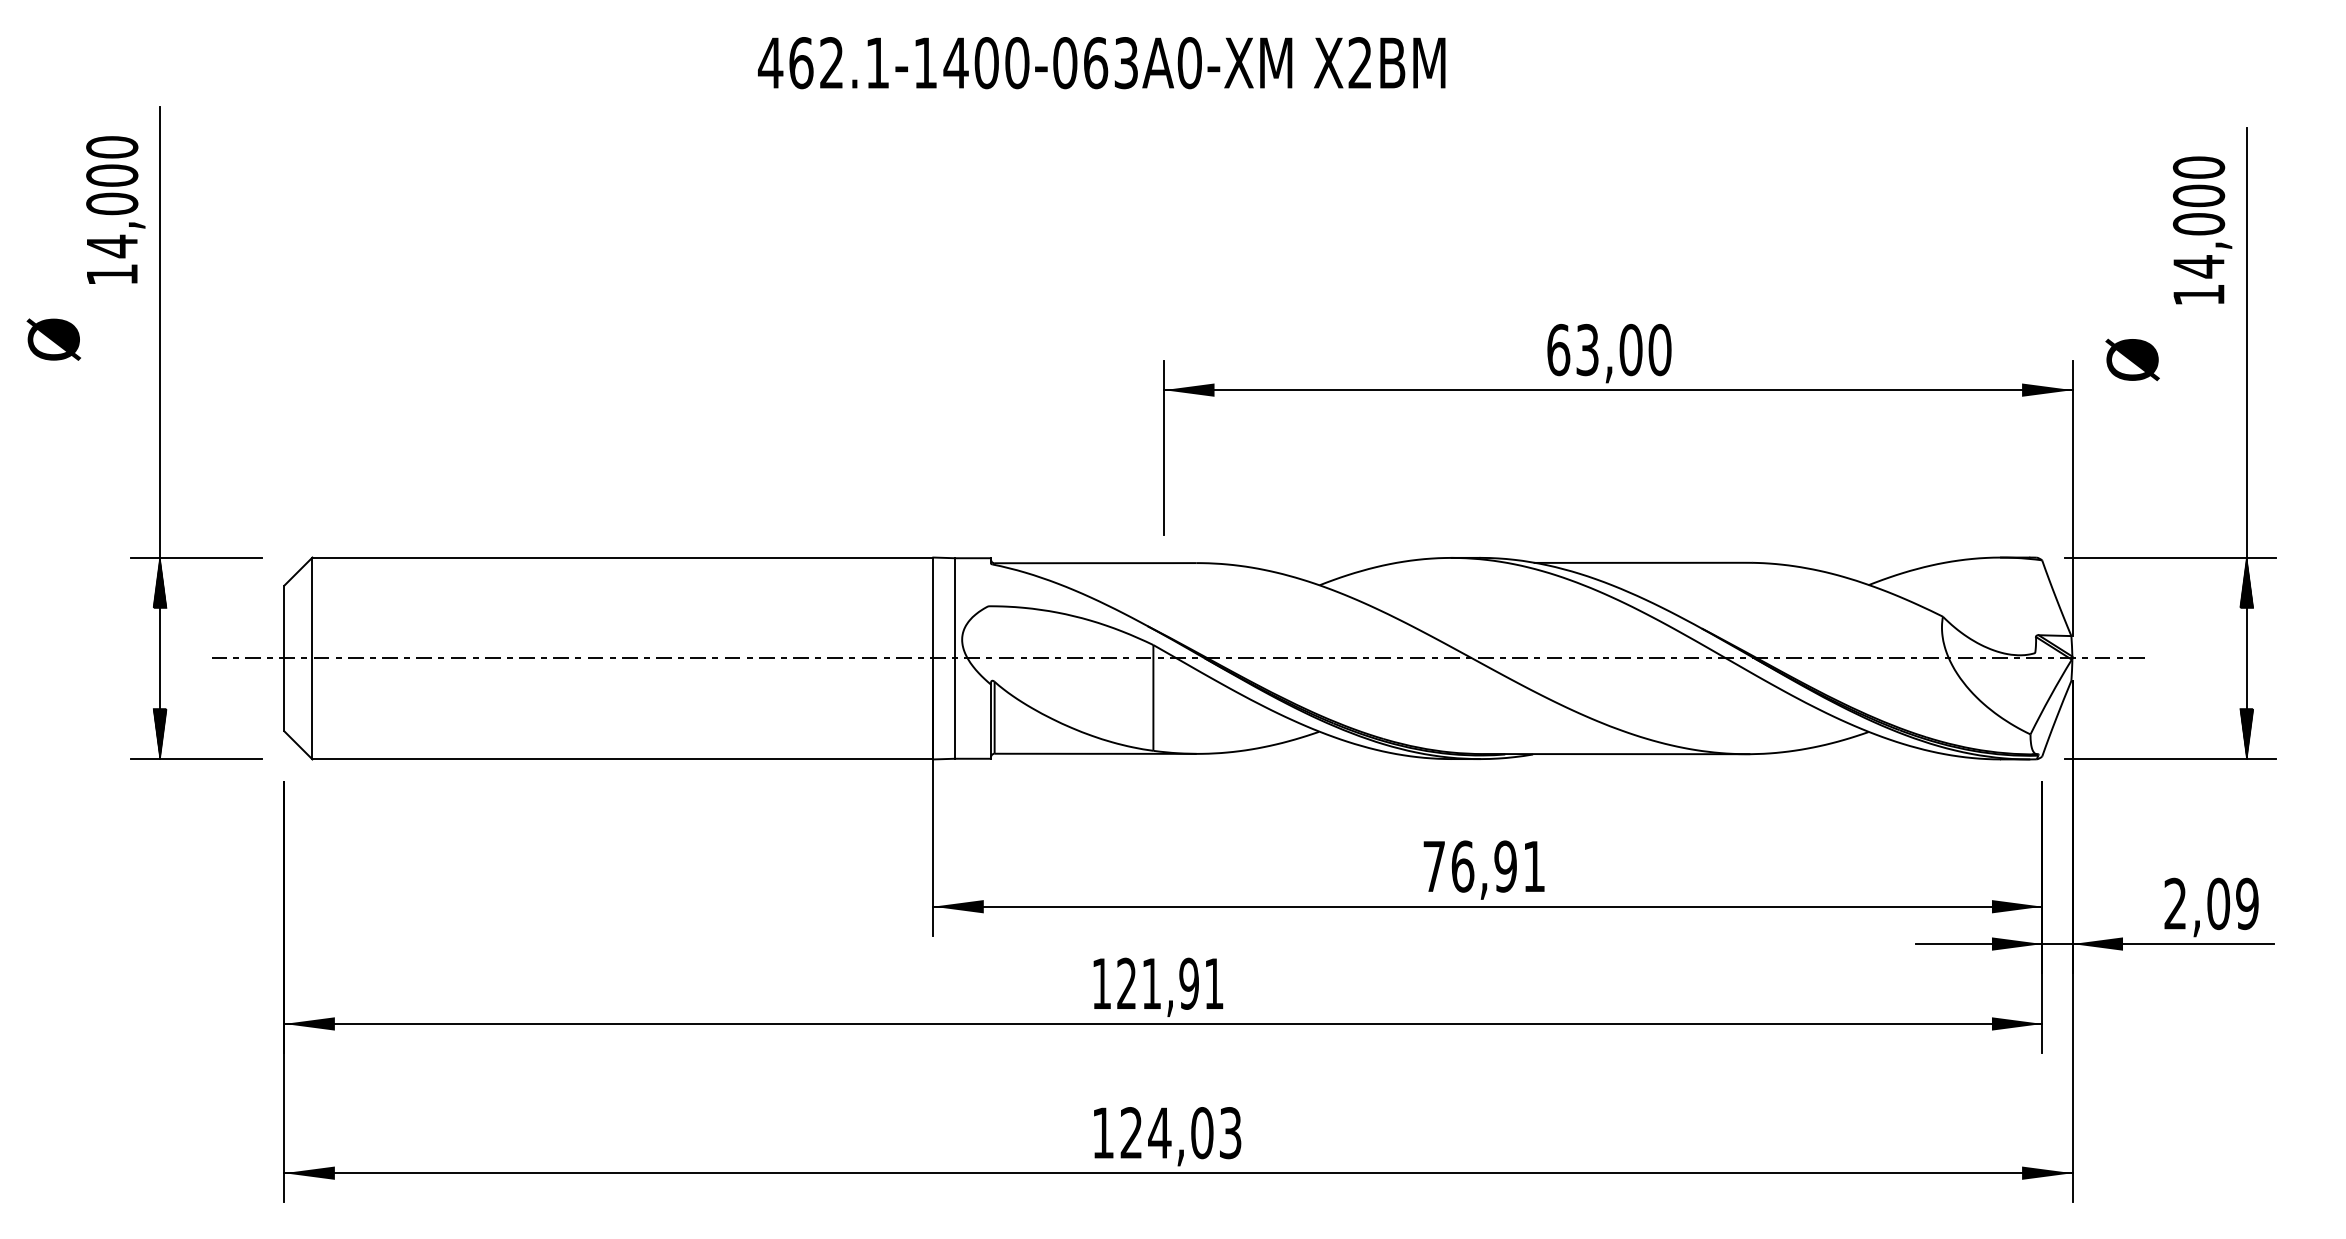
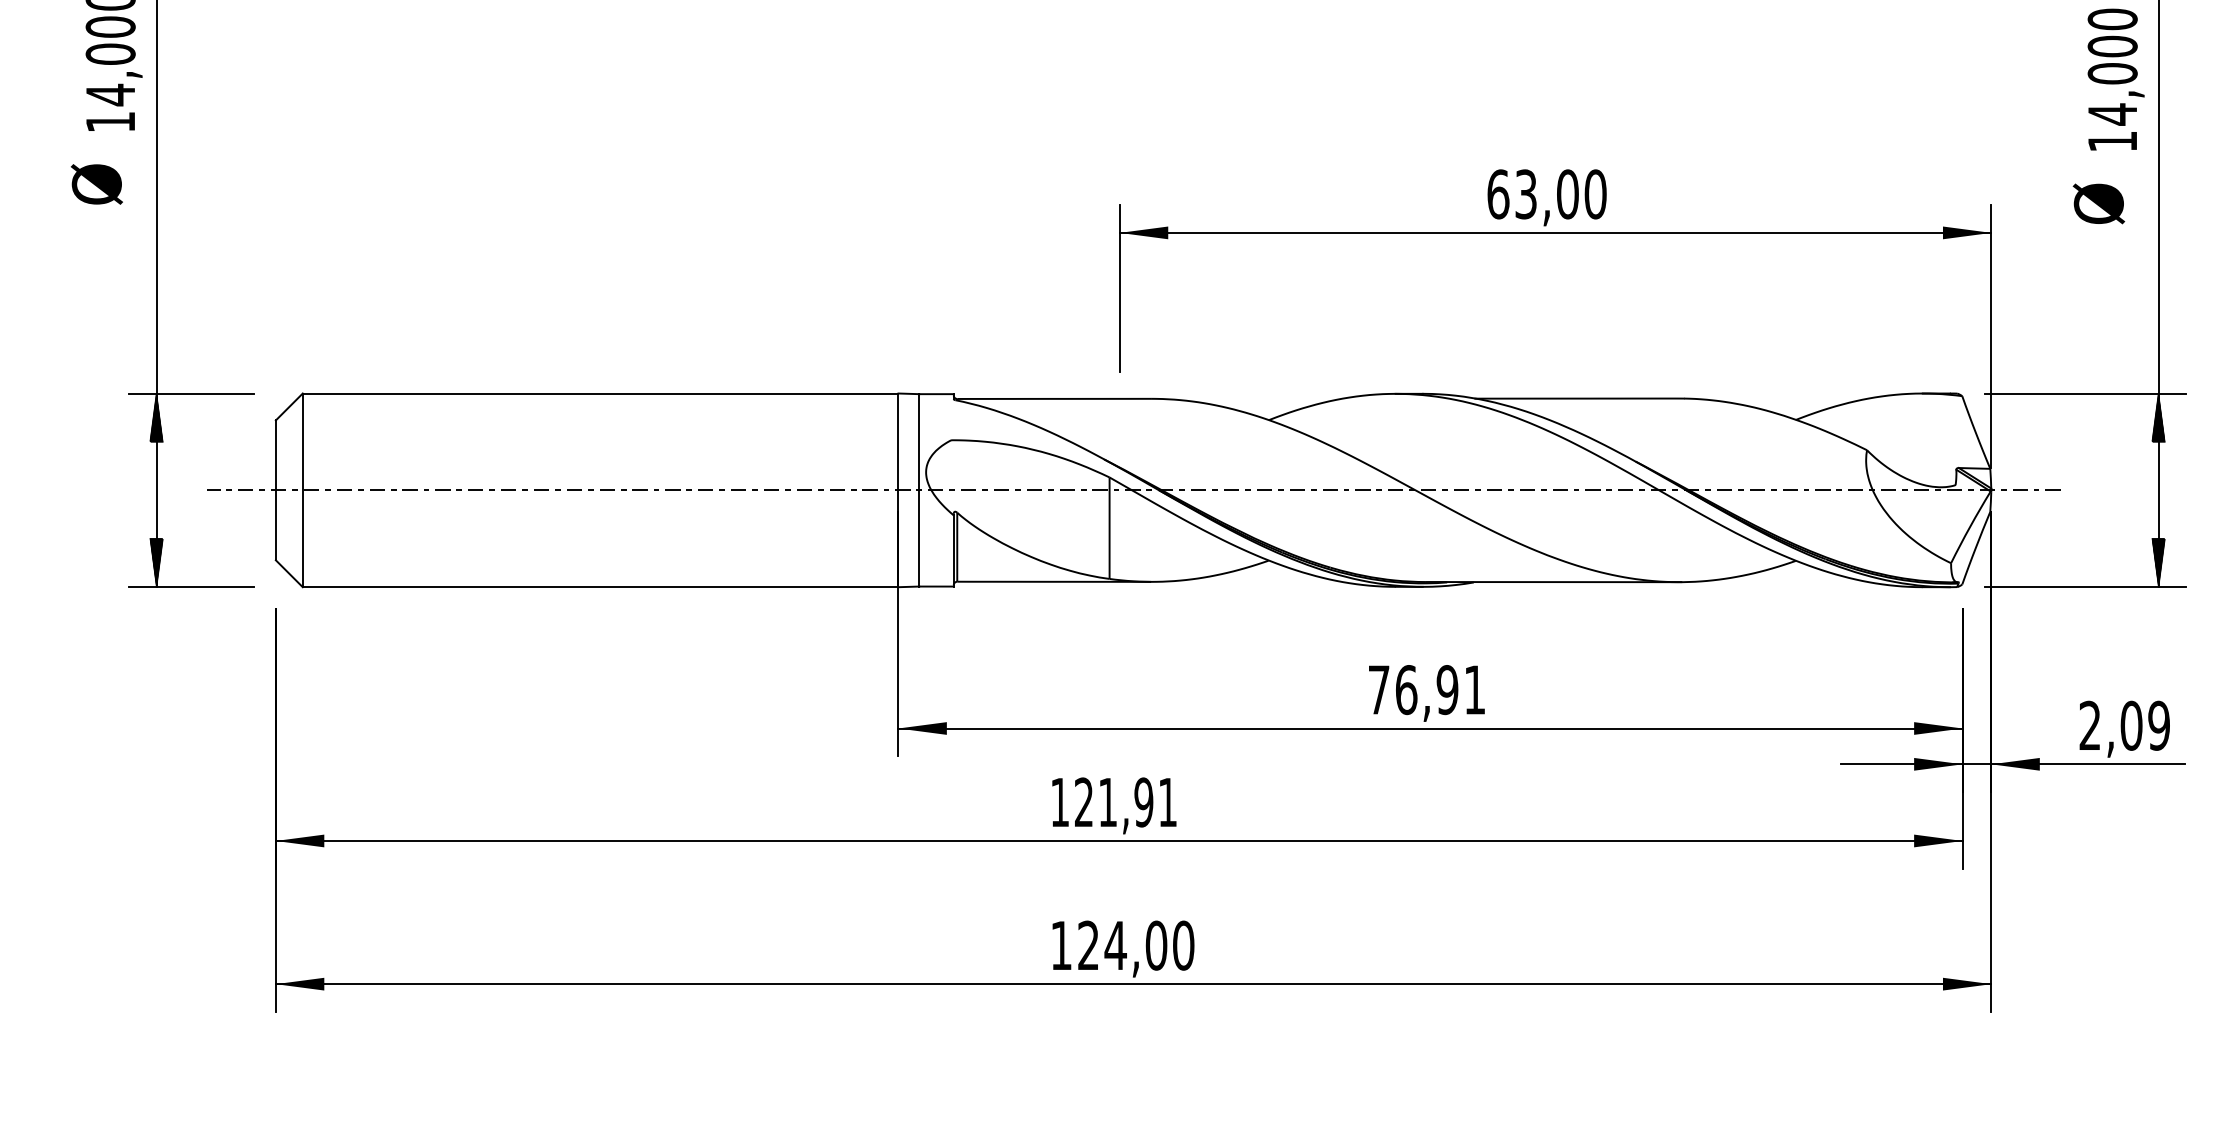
text: (53, 339) -> (96, 184), moved
text: (2132, 359) -> (2098, 203), moved
text: (1230, 1133) -> (1183, 946), 124,03 -> 124,00

